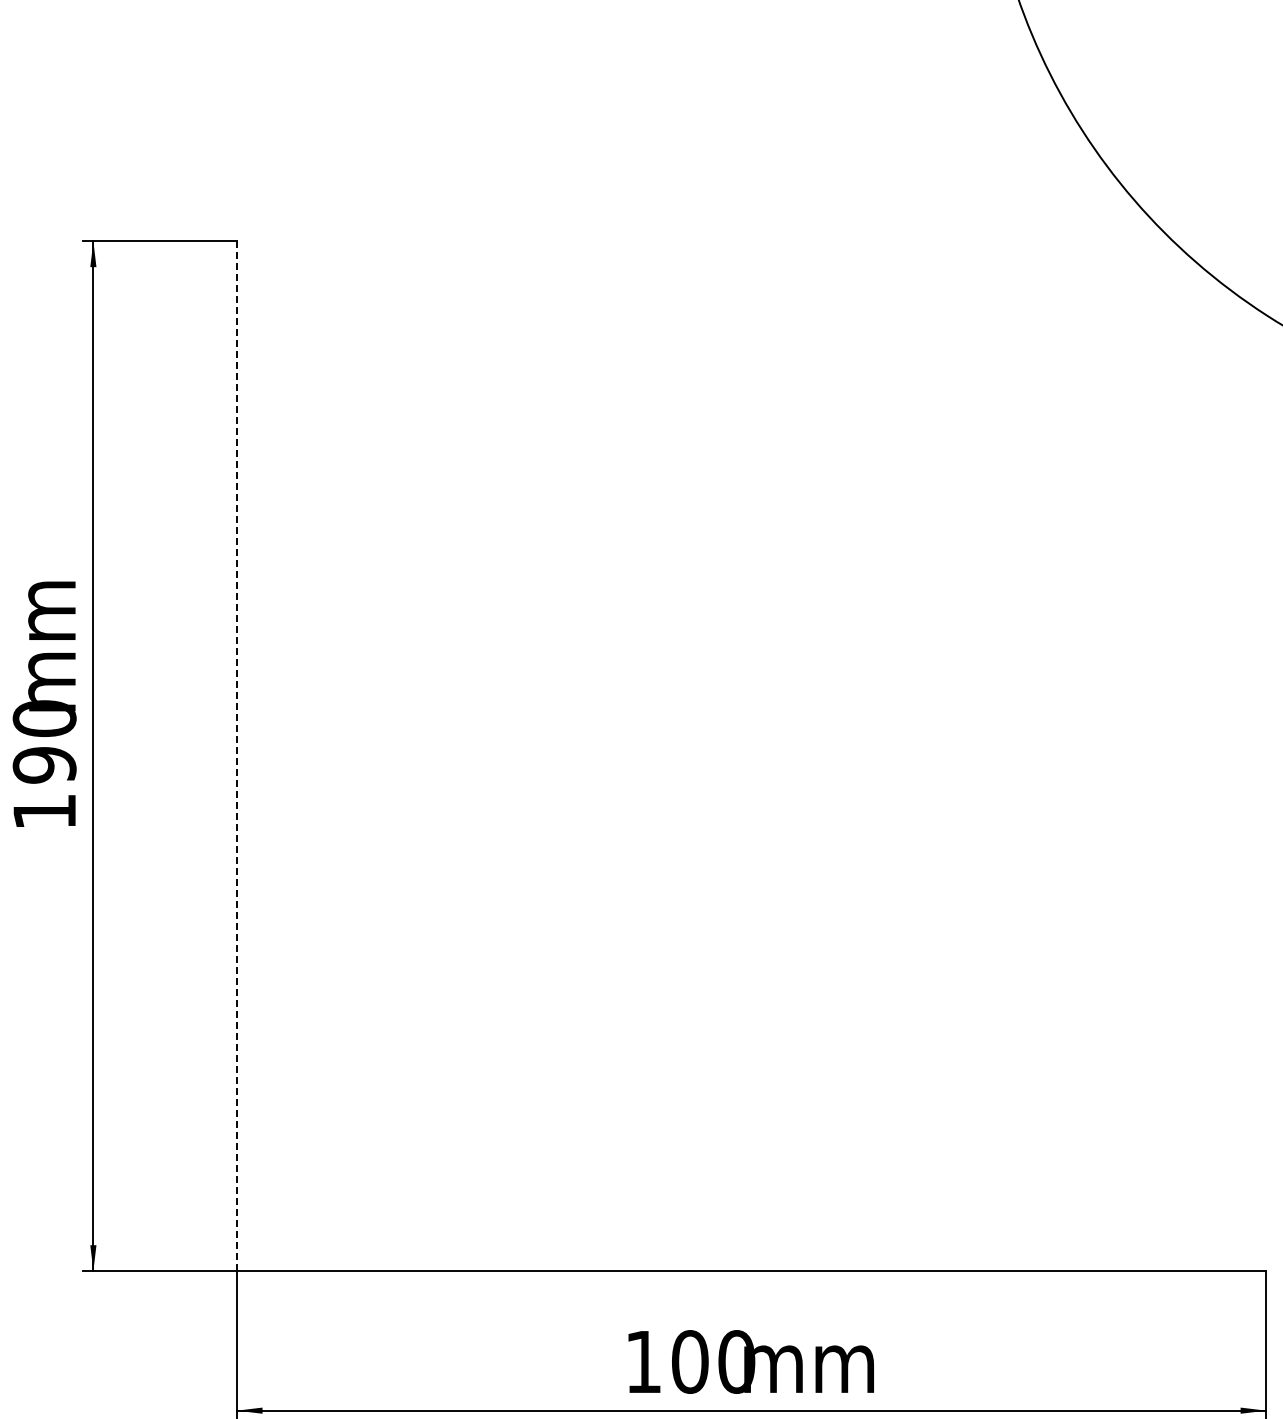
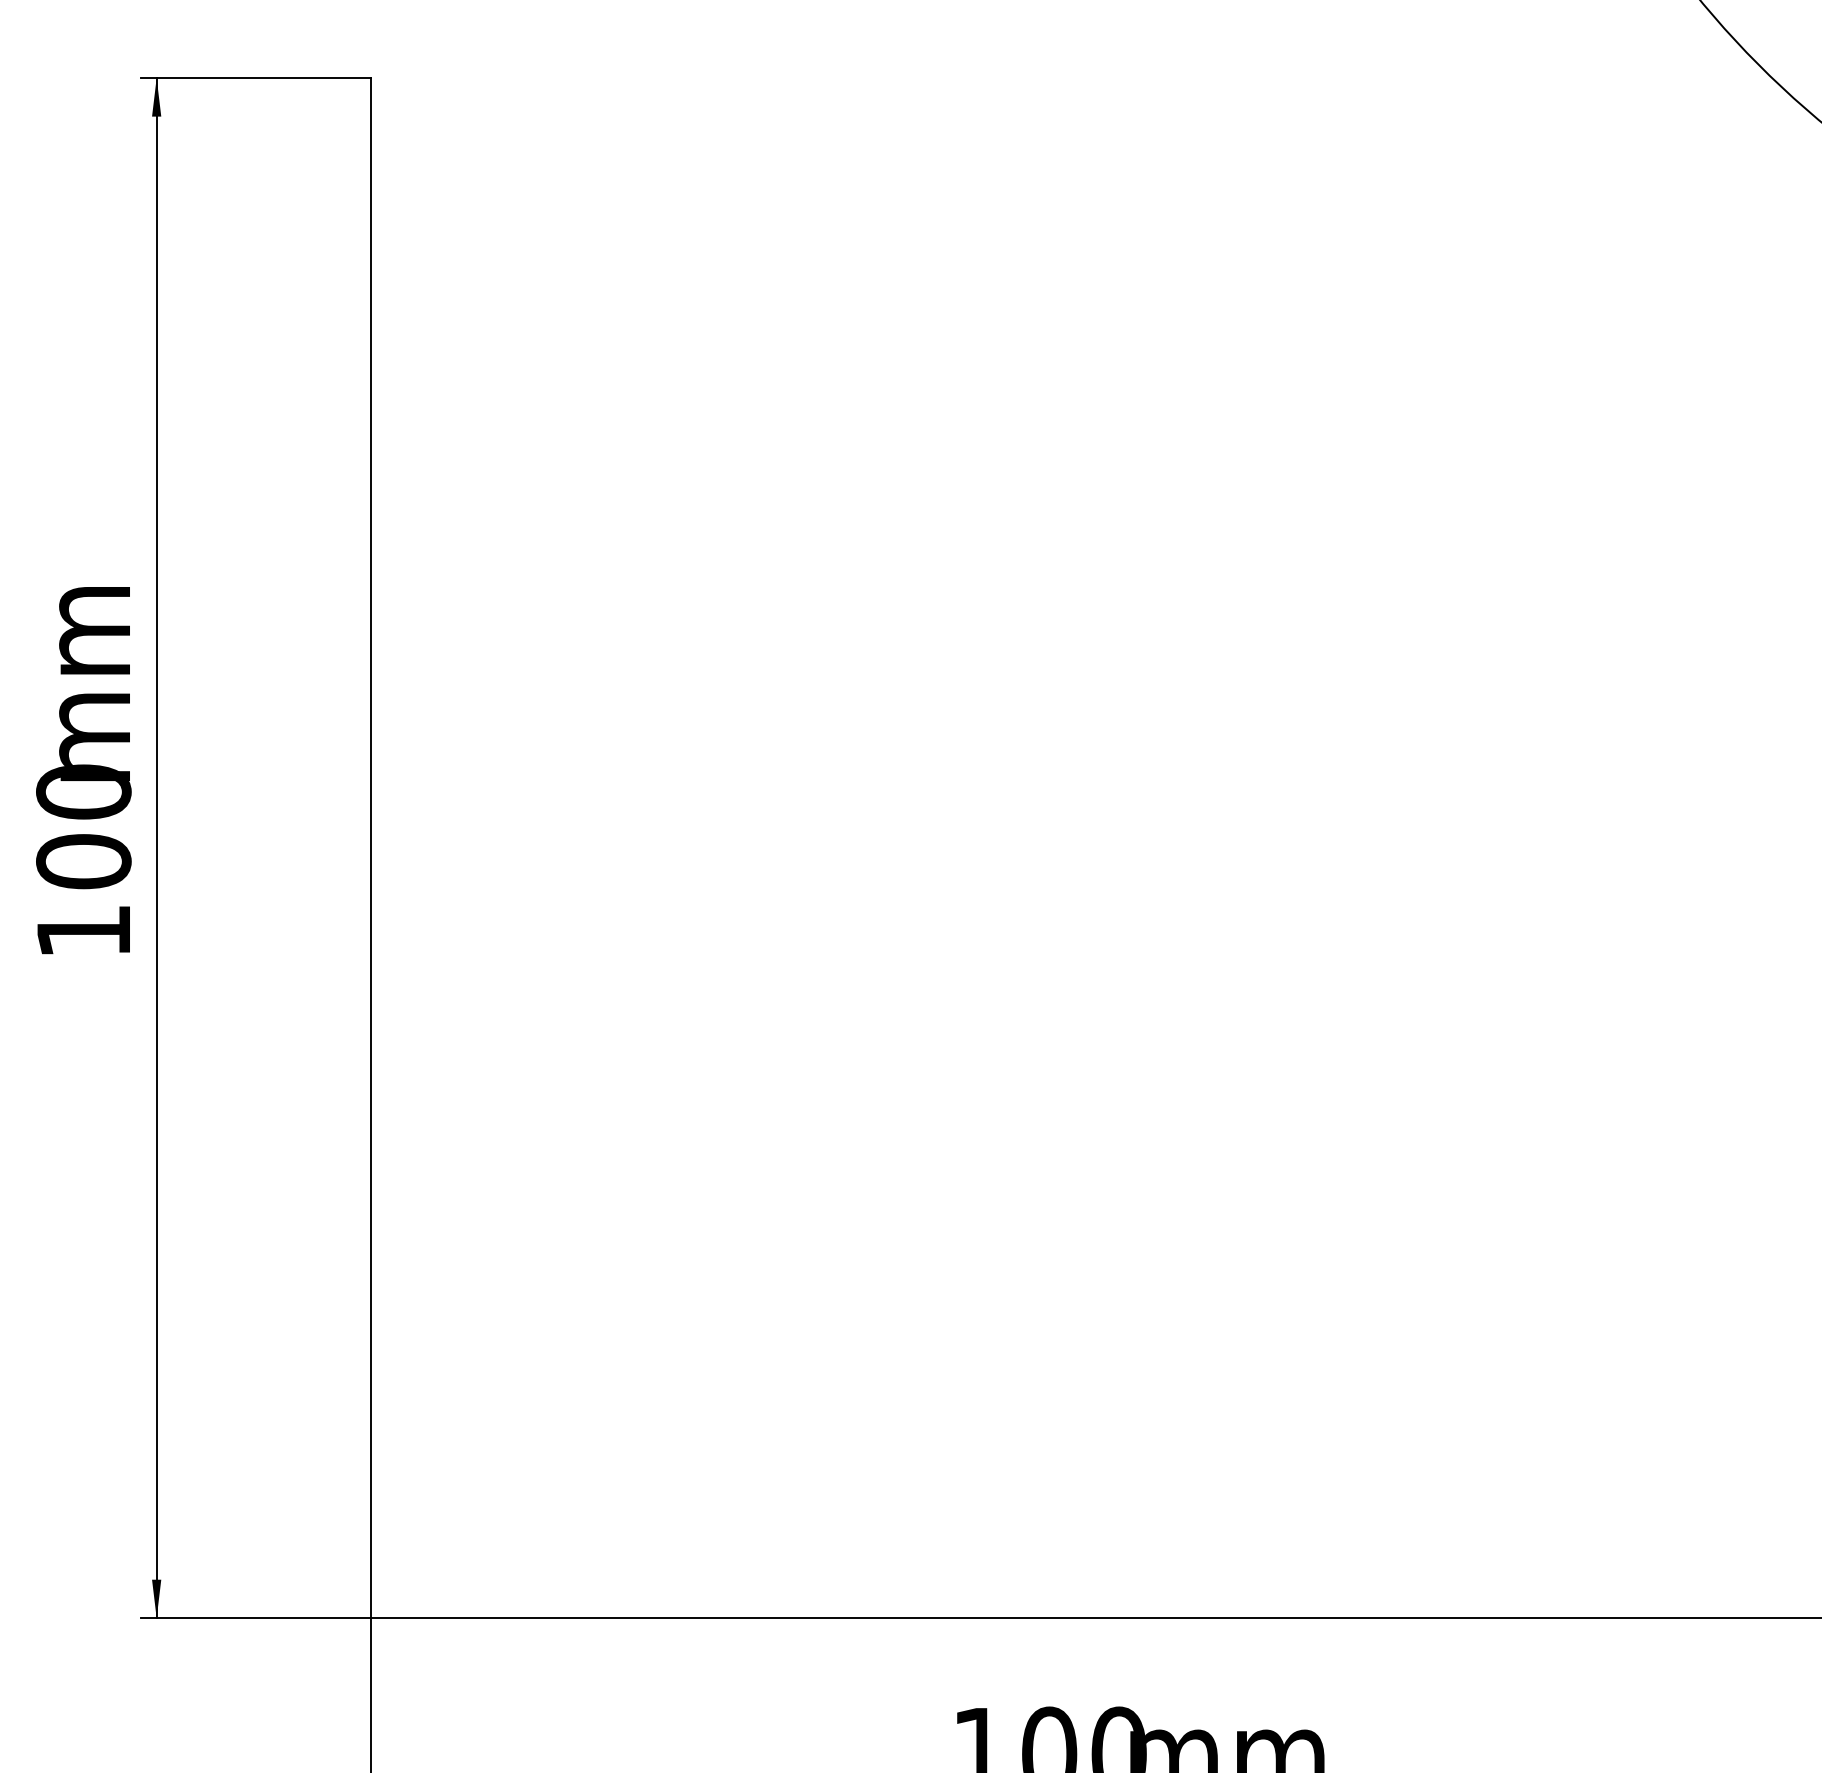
line: (236, 756) -> (370, 848), dashed -> solid
text: (44, 764) -> (83, 860), 190 -> 100

